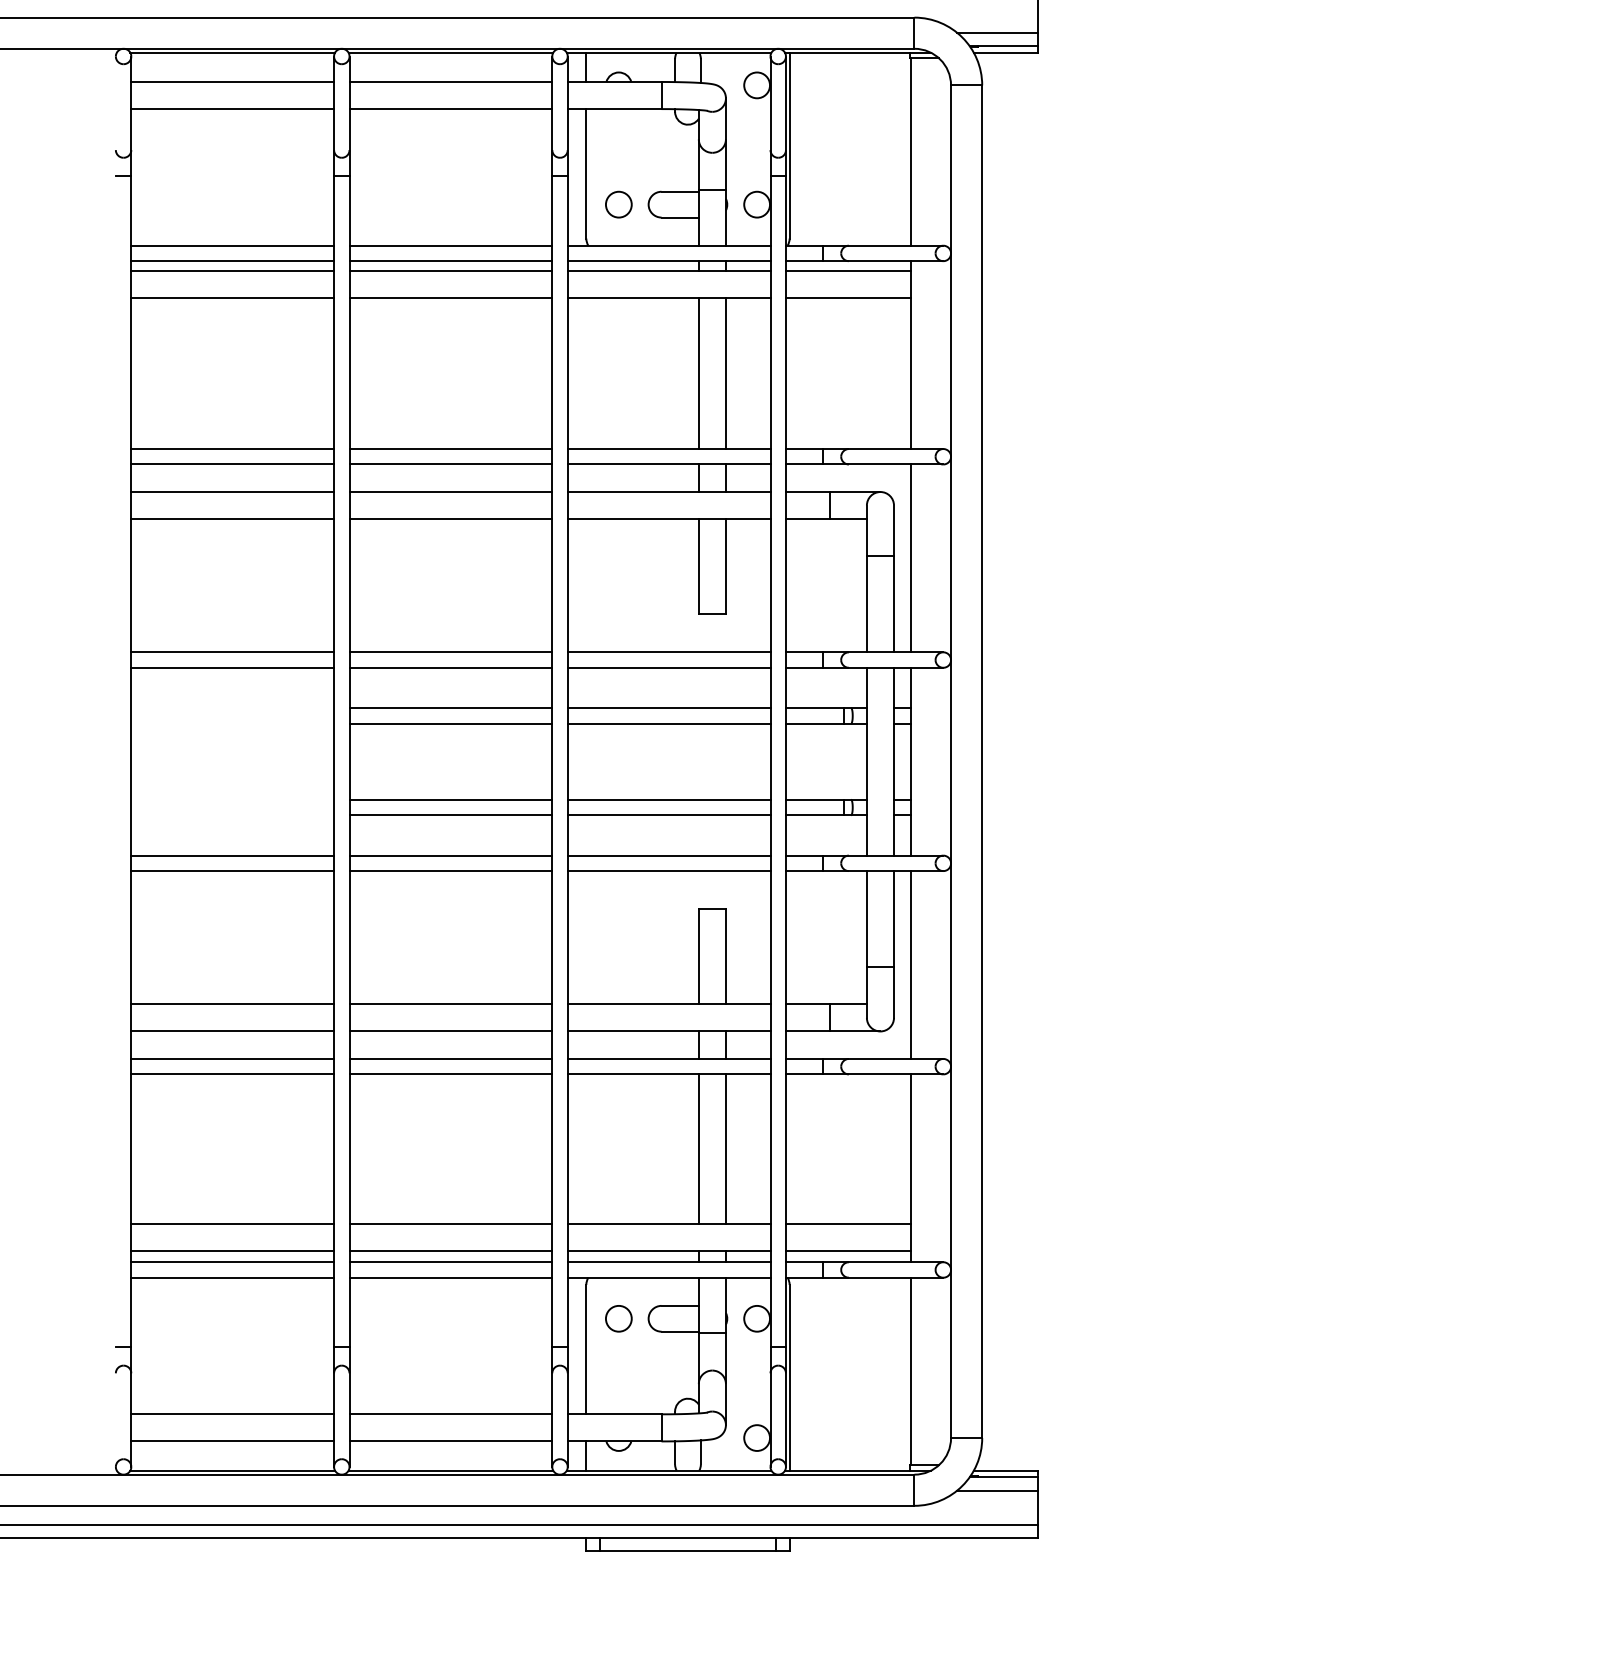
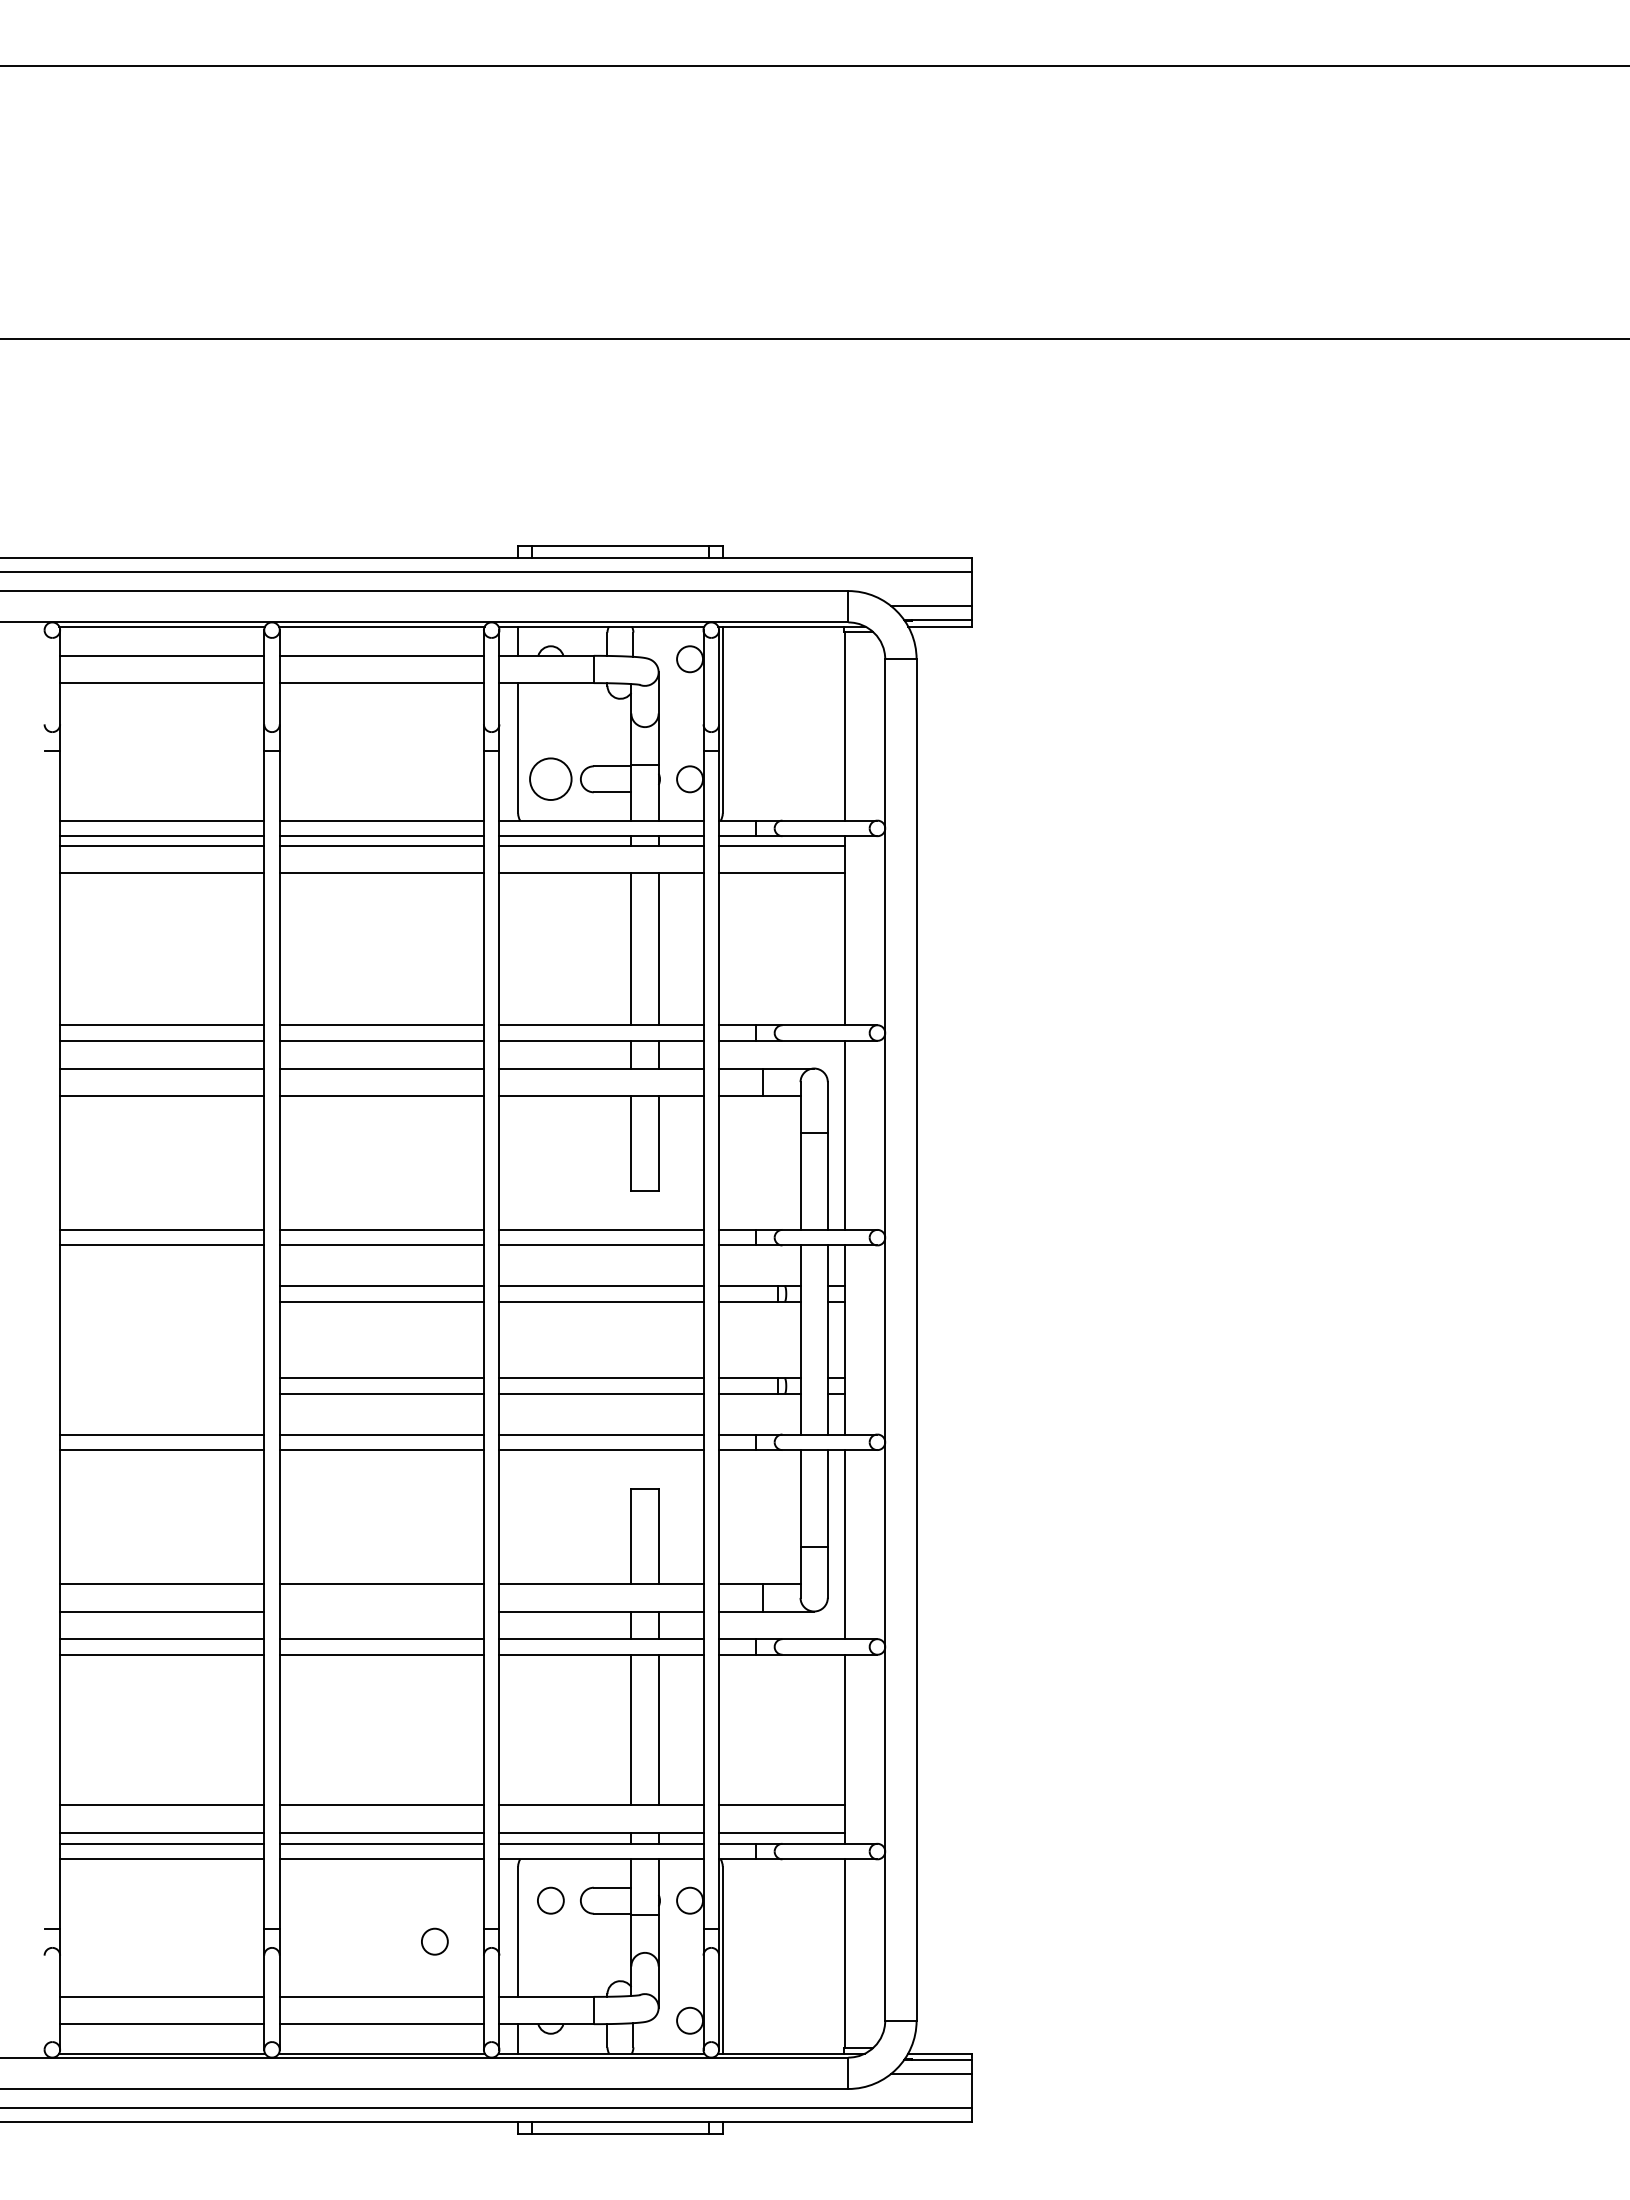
circle: (618, 204) -> (550, 779), size x1.6
line: (450, 1031) -> (381, 1611), removed
circle: (503, 1359) -> (434, 1941), added

